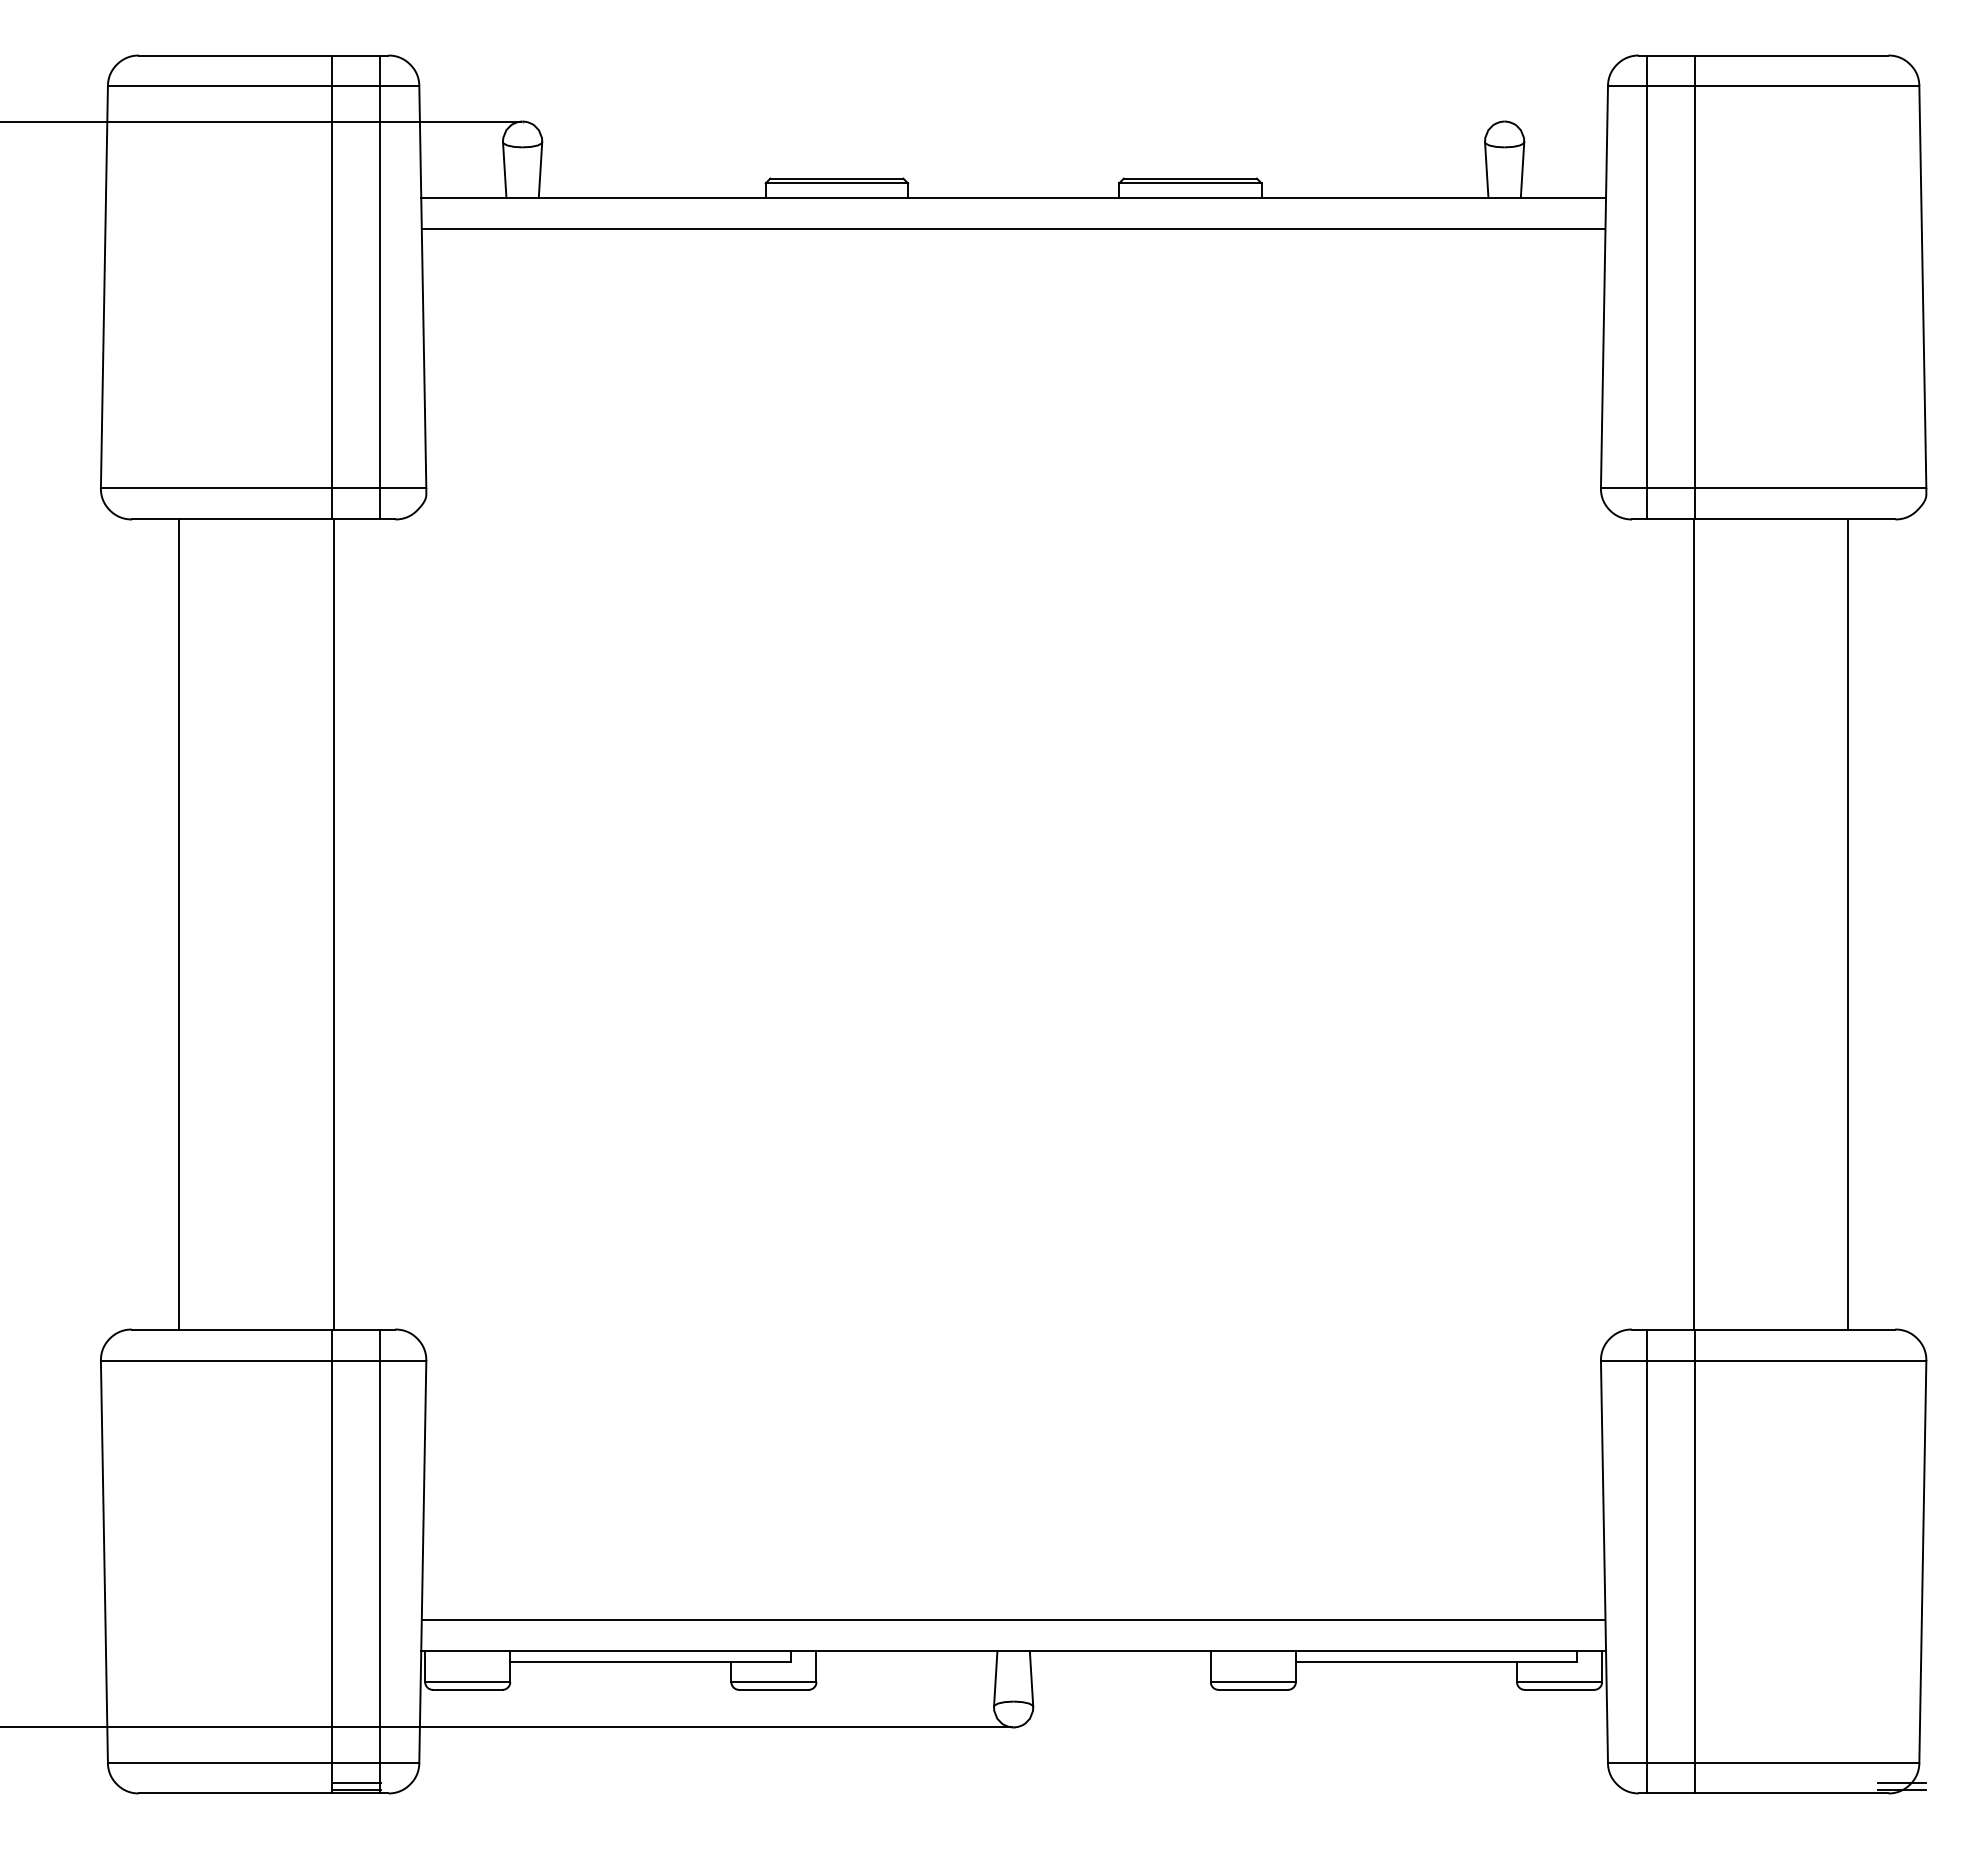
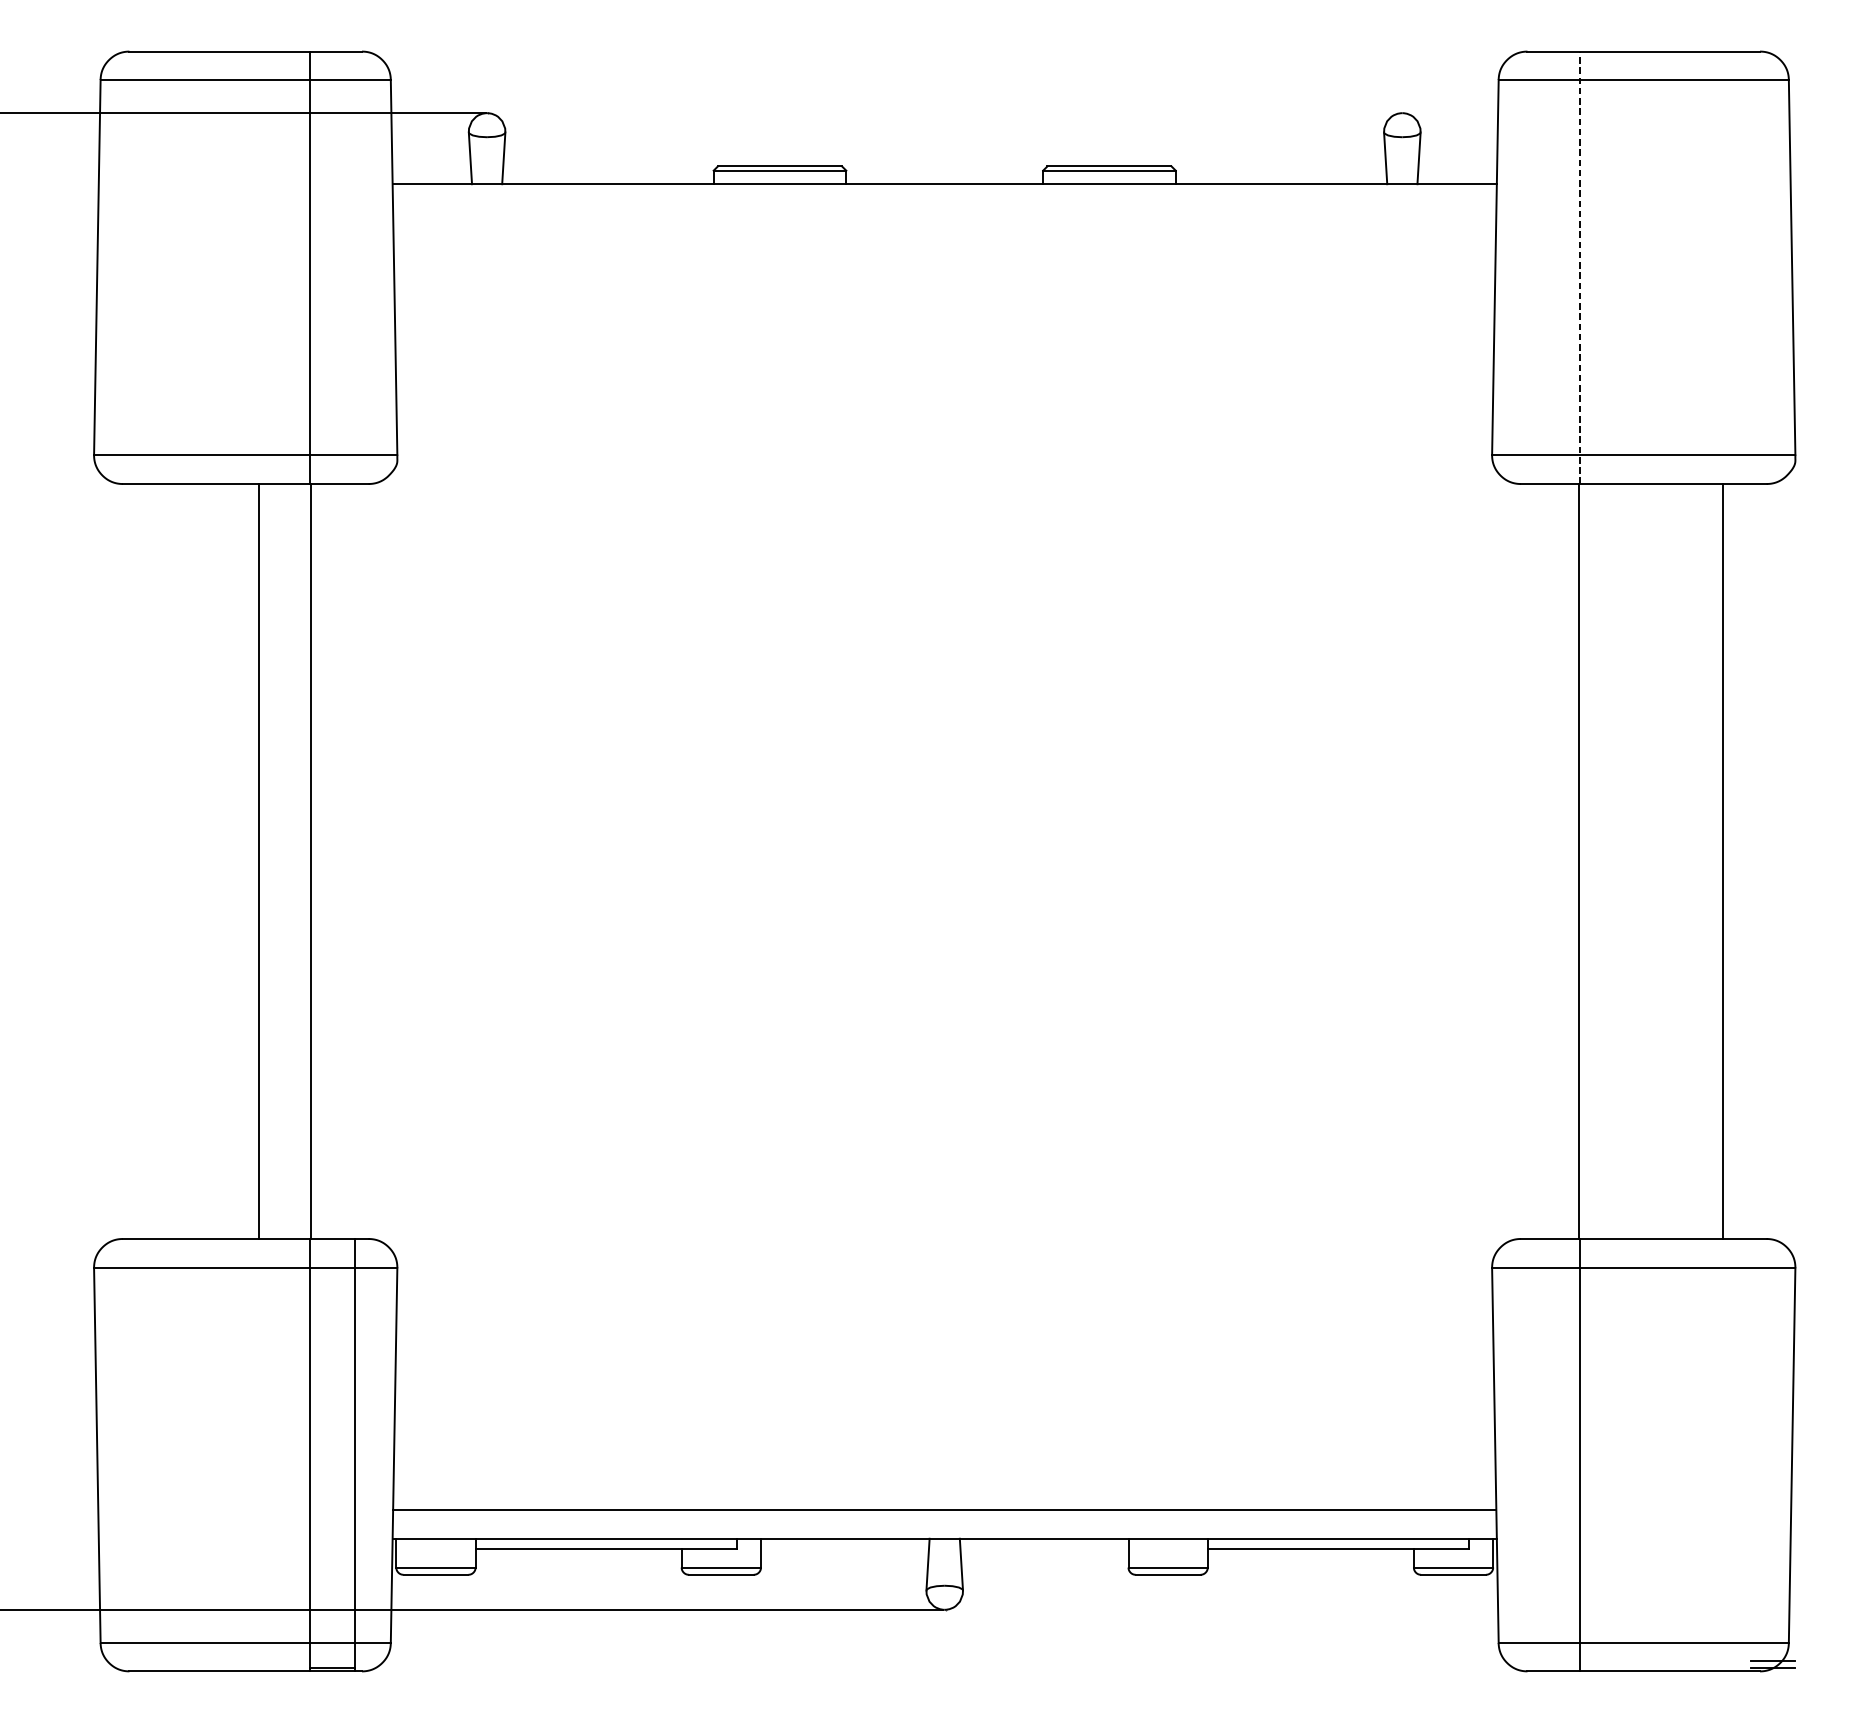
line: (1013, 228) -> (944, 212), removed
line: (380, 287) -> (354, 267), removed
line: (1646, 287) -> (1534, 267), removed
line: (1694, 287) -> (1579, 267), solid -> dashed
line: (178, 924) -> (258, 861), moved
line: (1646, 1561) -> (1534, 1455), removed
line: (356, 1782) -> (332, 1661), removed

